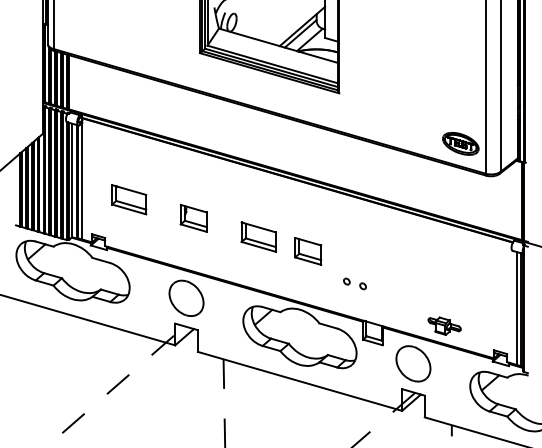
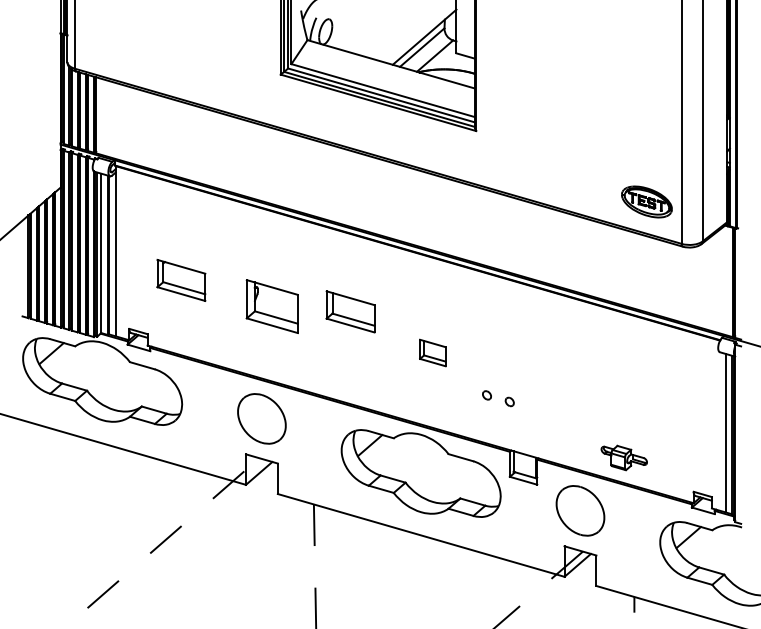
part: (193, 218) -> (271, 306), size x1.4
part: (258, 236) -> (350, 310), moved
part: (308, 251) -> (433, 353), size x0.7

